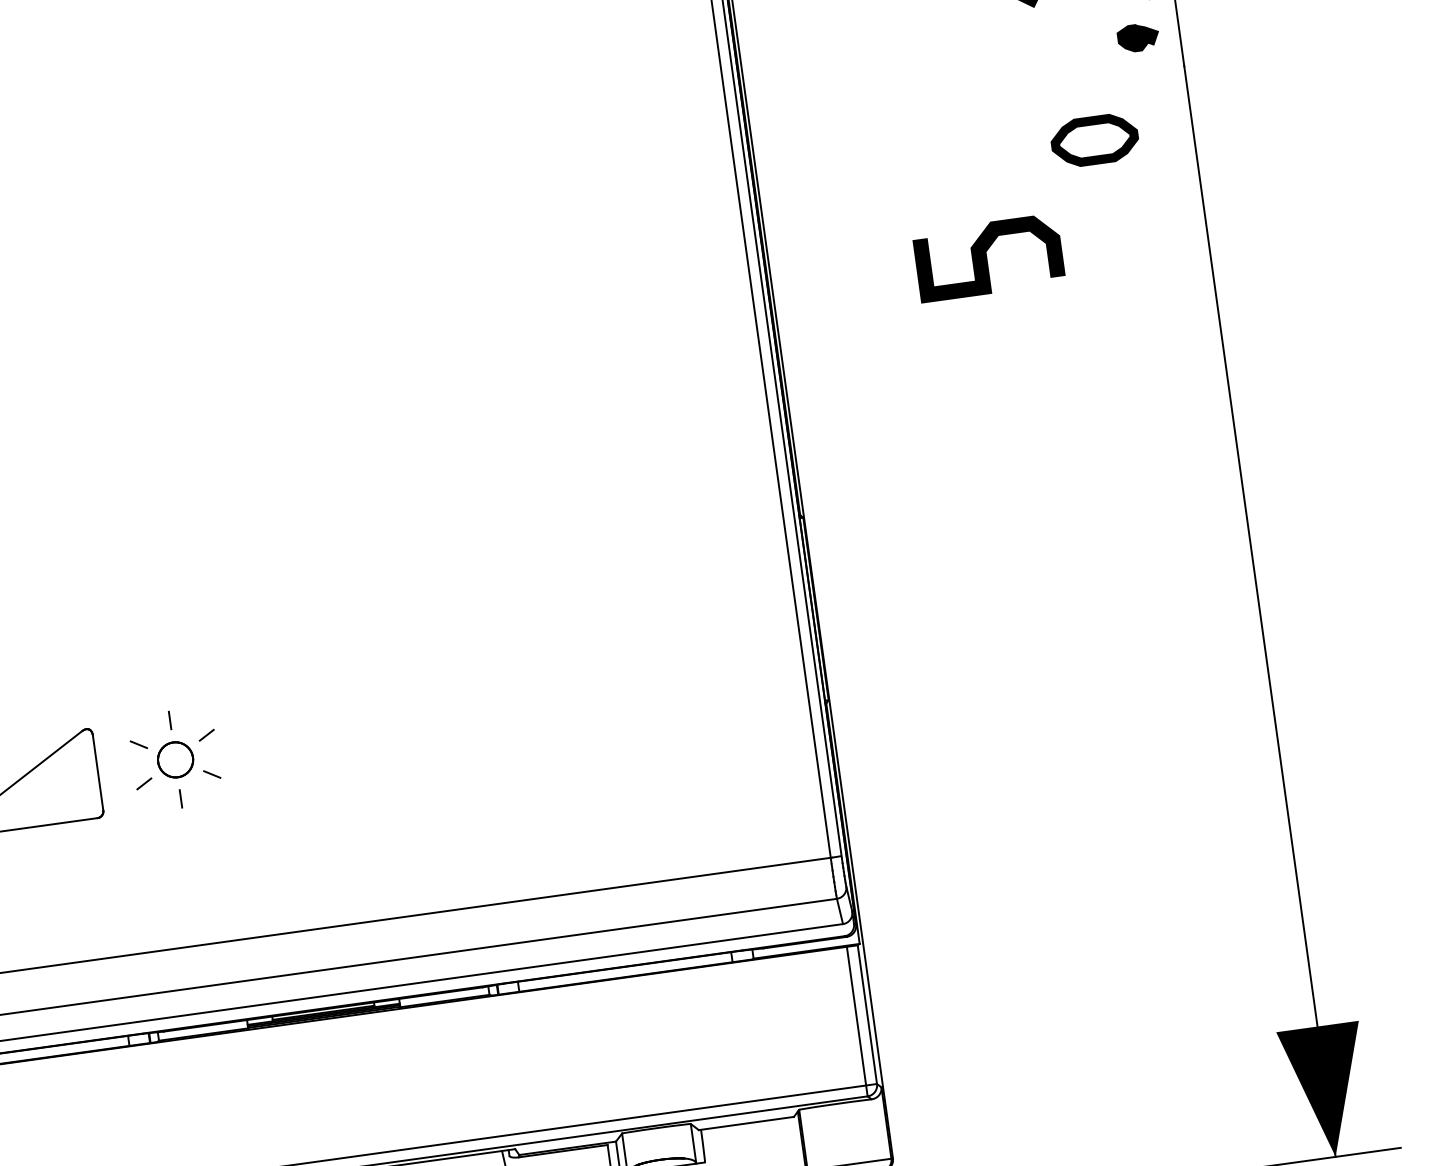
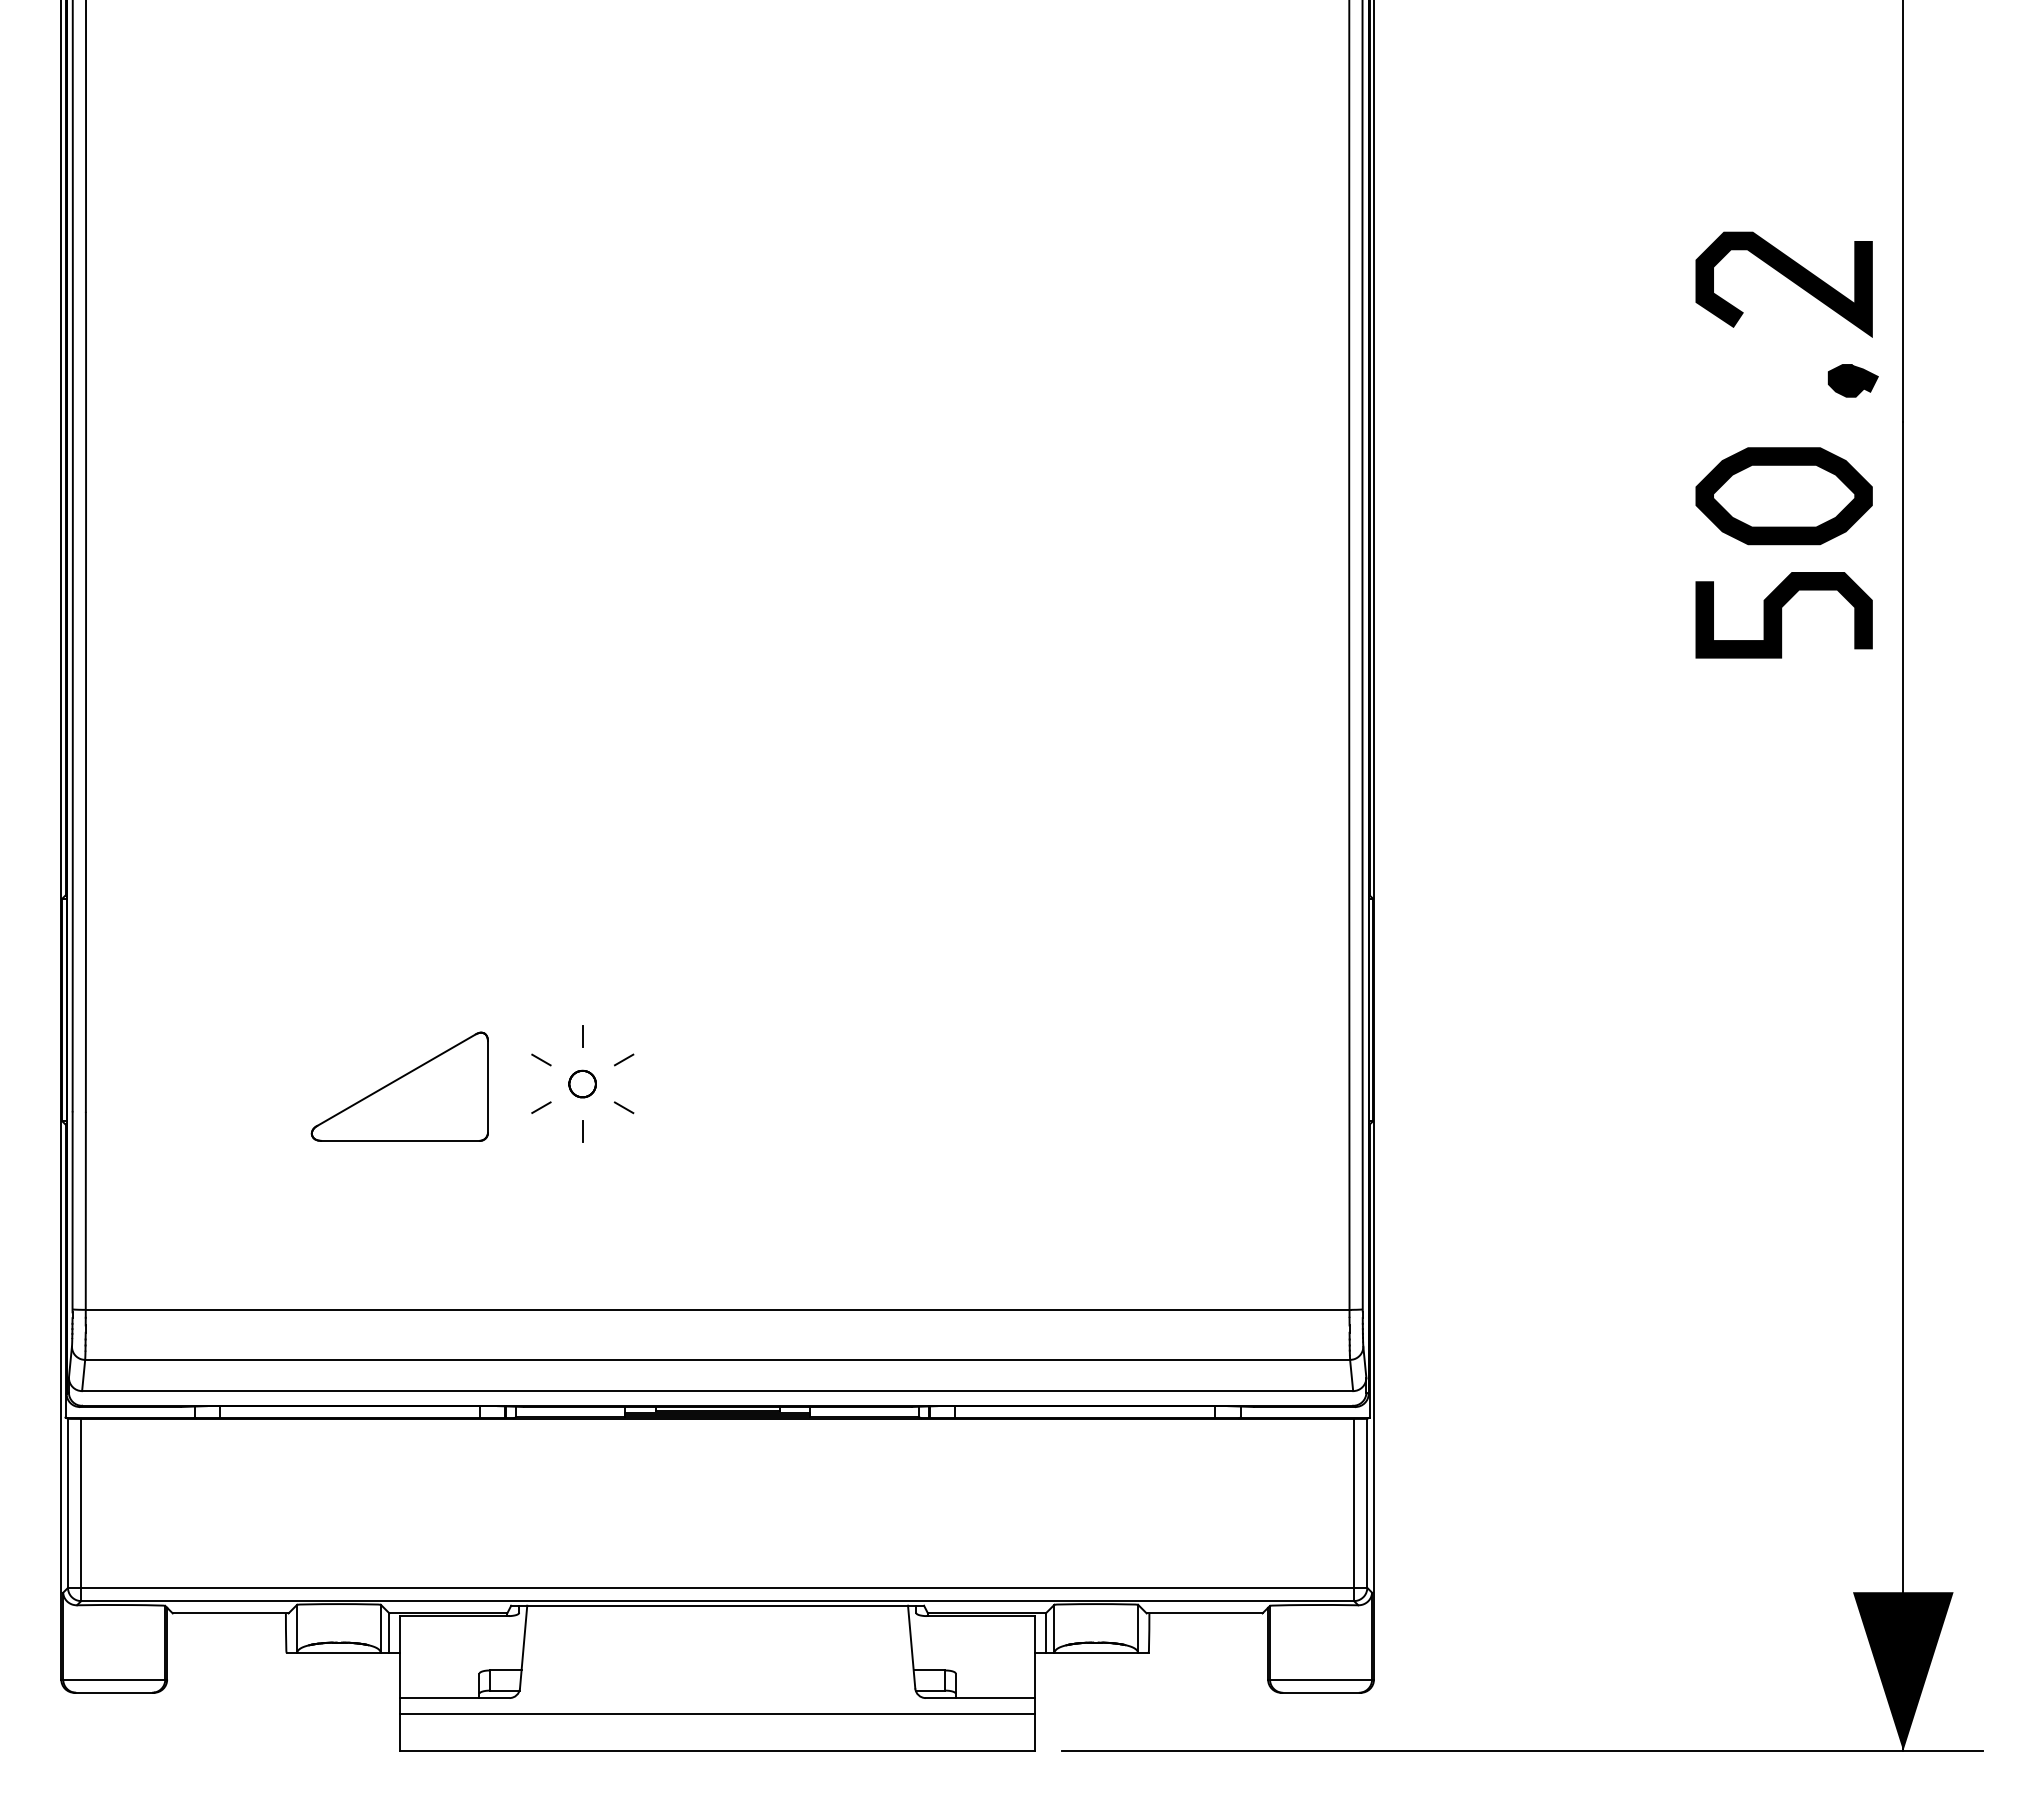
part: (1094, 140) -> (1783, 496), size x1.67
curve: (987, 258) -> (1782, 615), moved
part: (175, 759) -> (582, 1083), size x0.62

